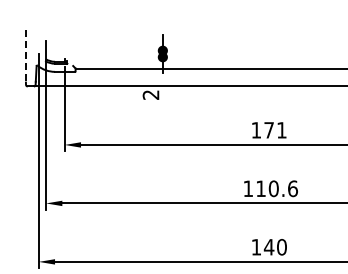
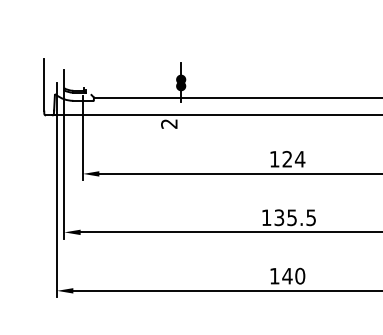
line: (26, 55) -> (44, 84), dashed -> solid
text: (275, 130) -> (293, 159), 171 -> 124
text: (277, 188) -> (295, 217), 110.6 -> 135.5

